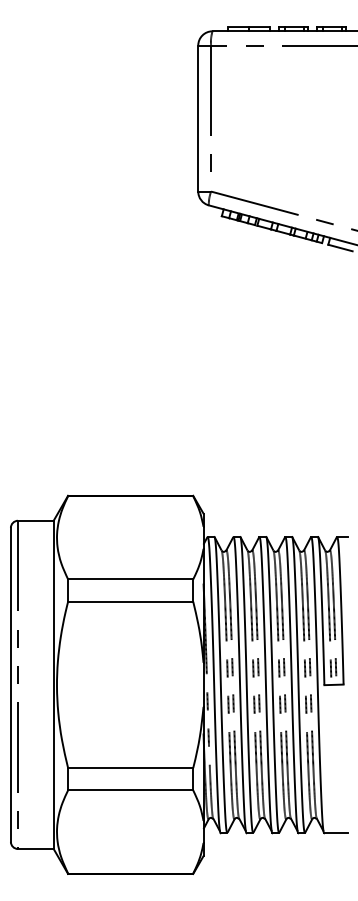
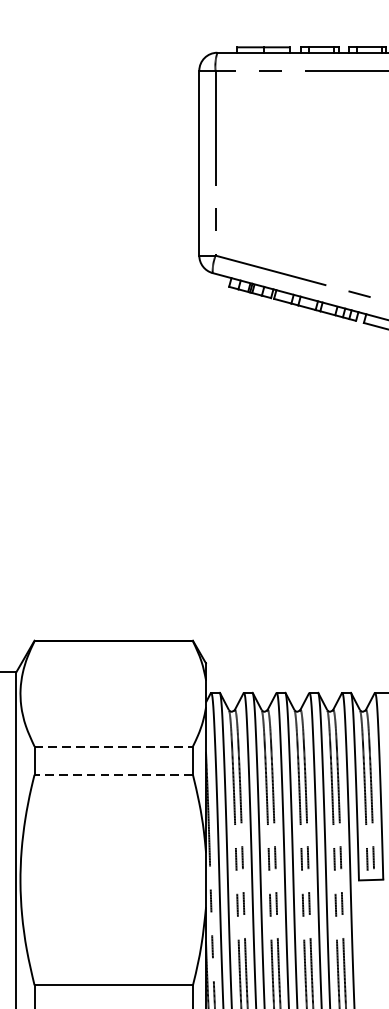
line: (130, 579) -> (113, 746), solid -> dashed
line: (130, 601) -> (113, 774), solid -> dashed

